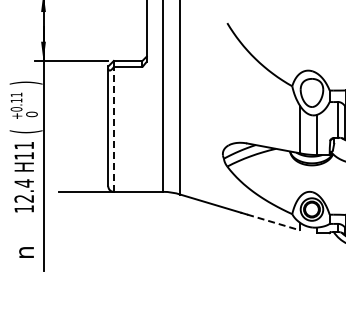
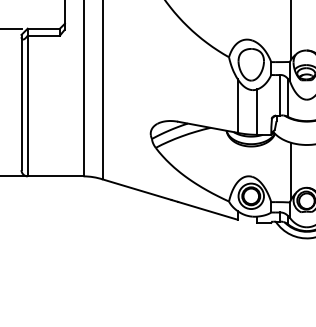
line: (113, 129) -> (27, 106), dashed -> solid
line: (273, 222) -> (207, 210), dashed -> solid

